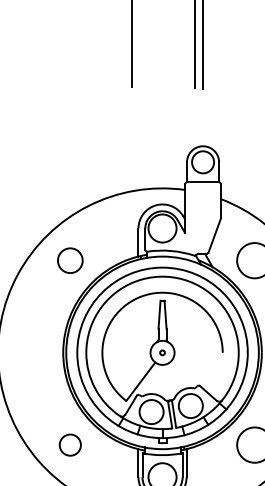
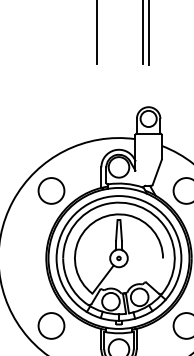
circle: (70, 260) -> (51, 190), size x1.43
circle: (70, 444) -> (51, 325), size x1.67

